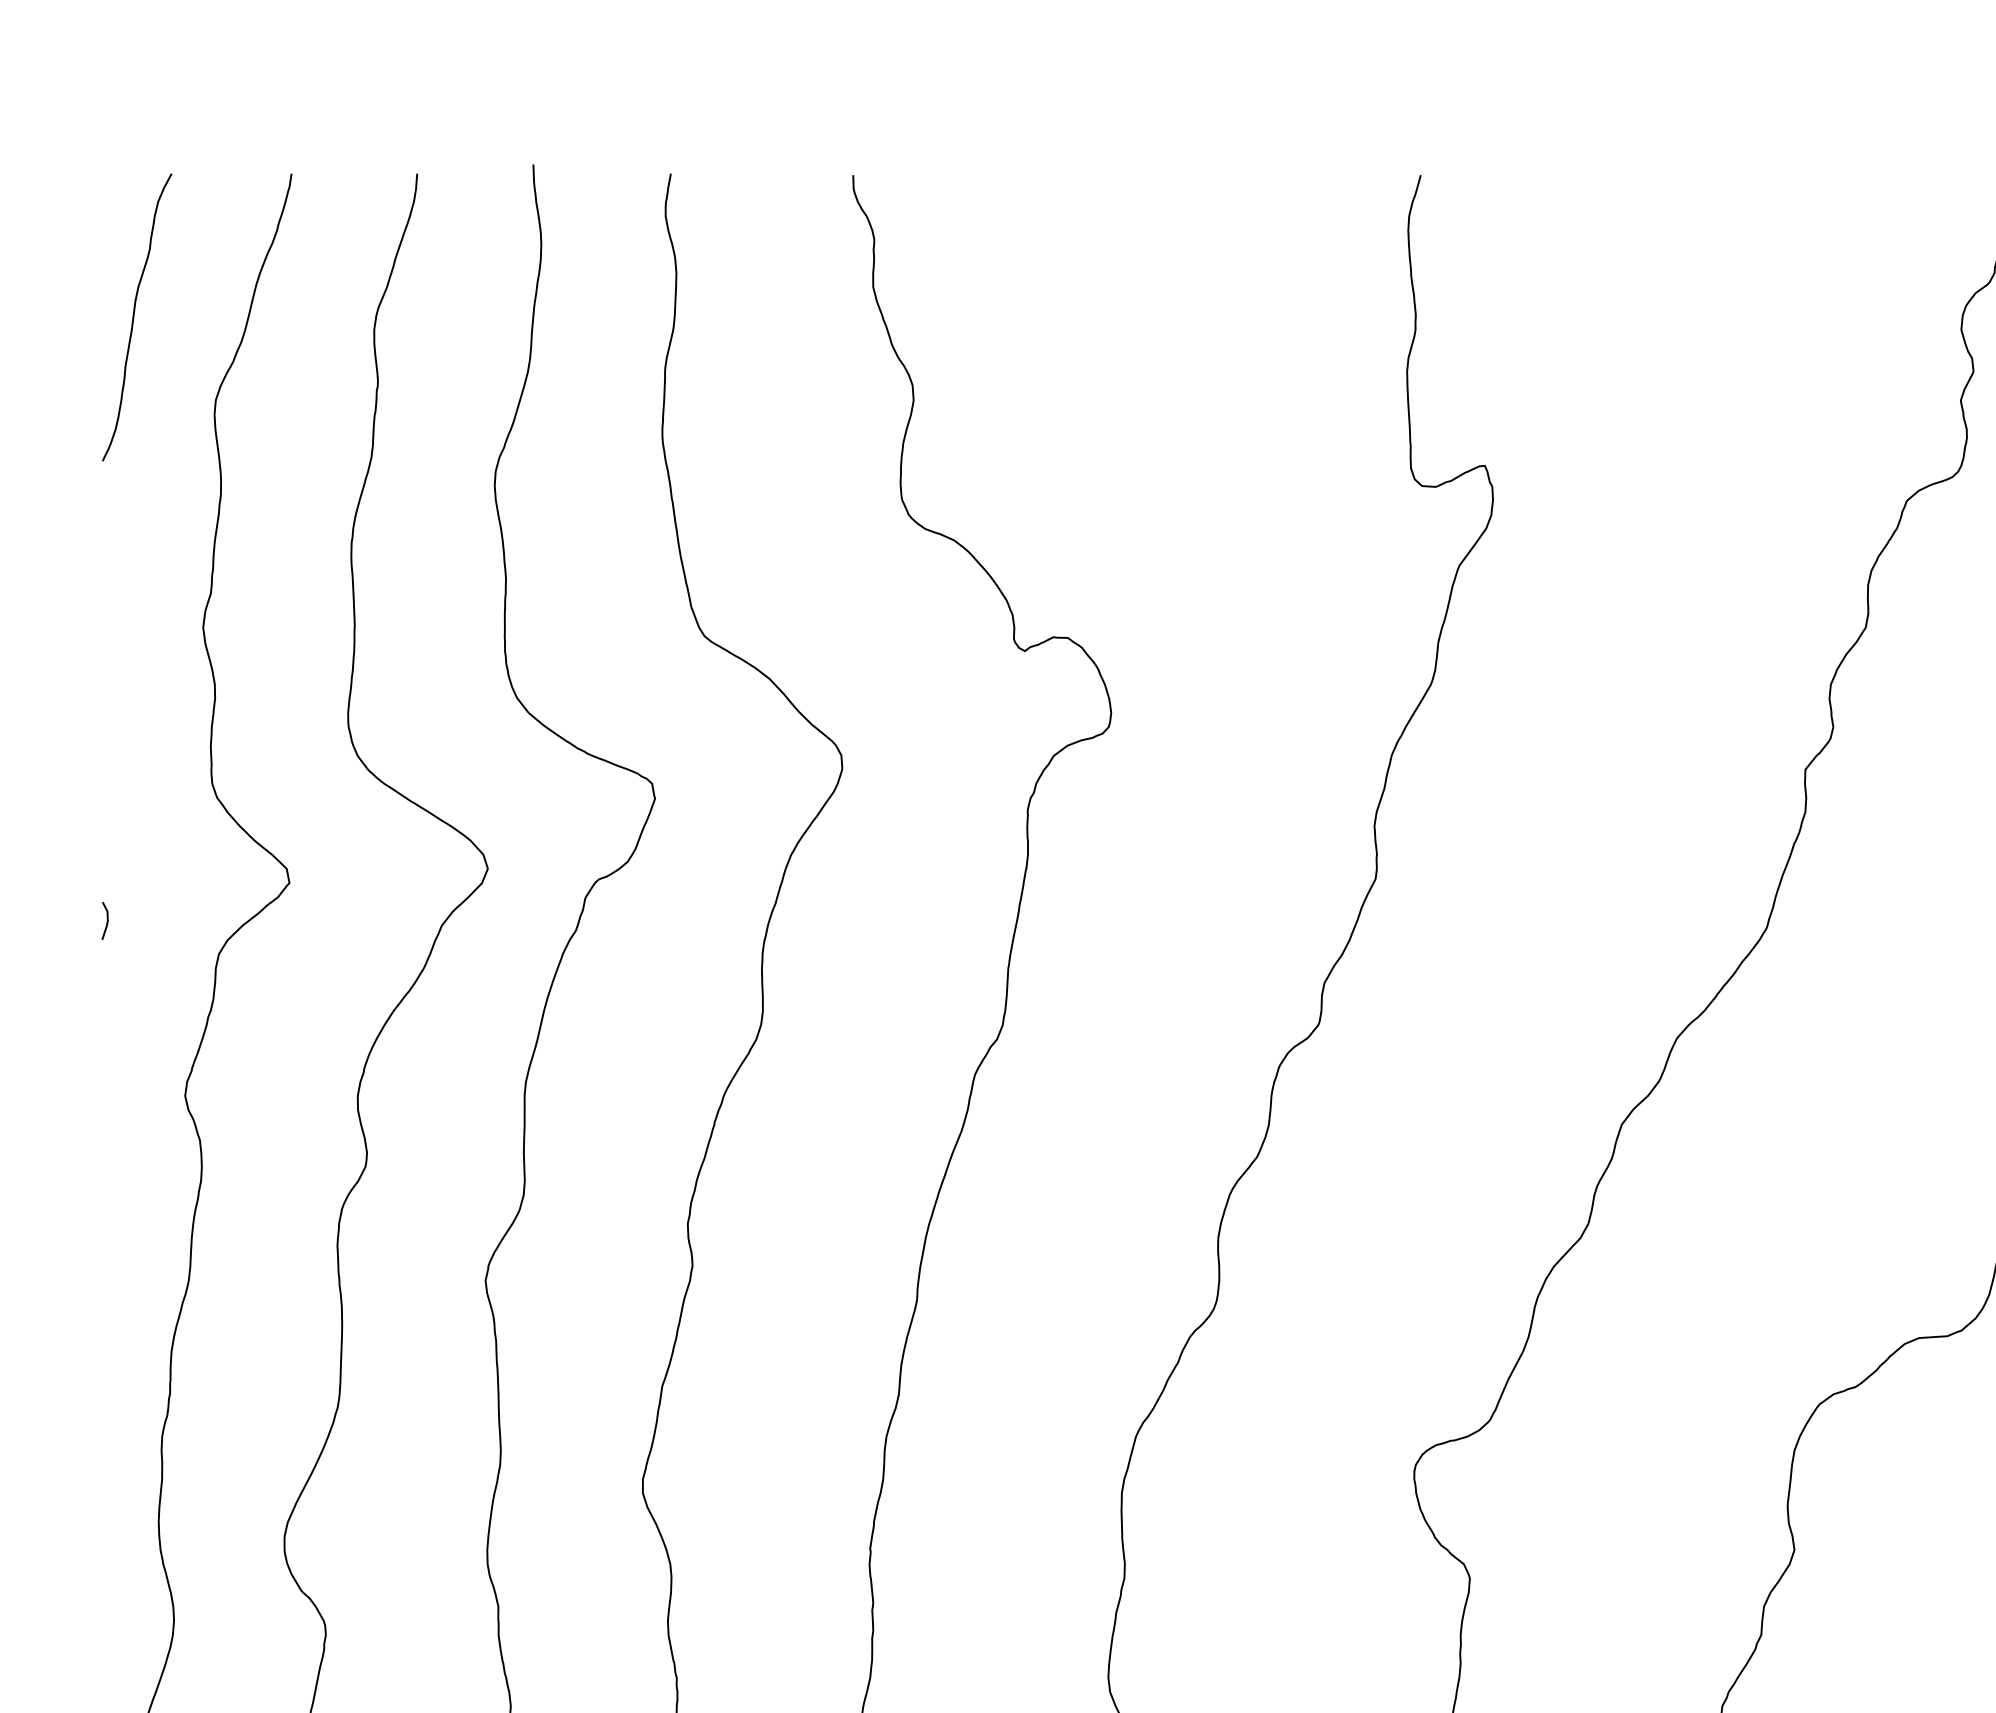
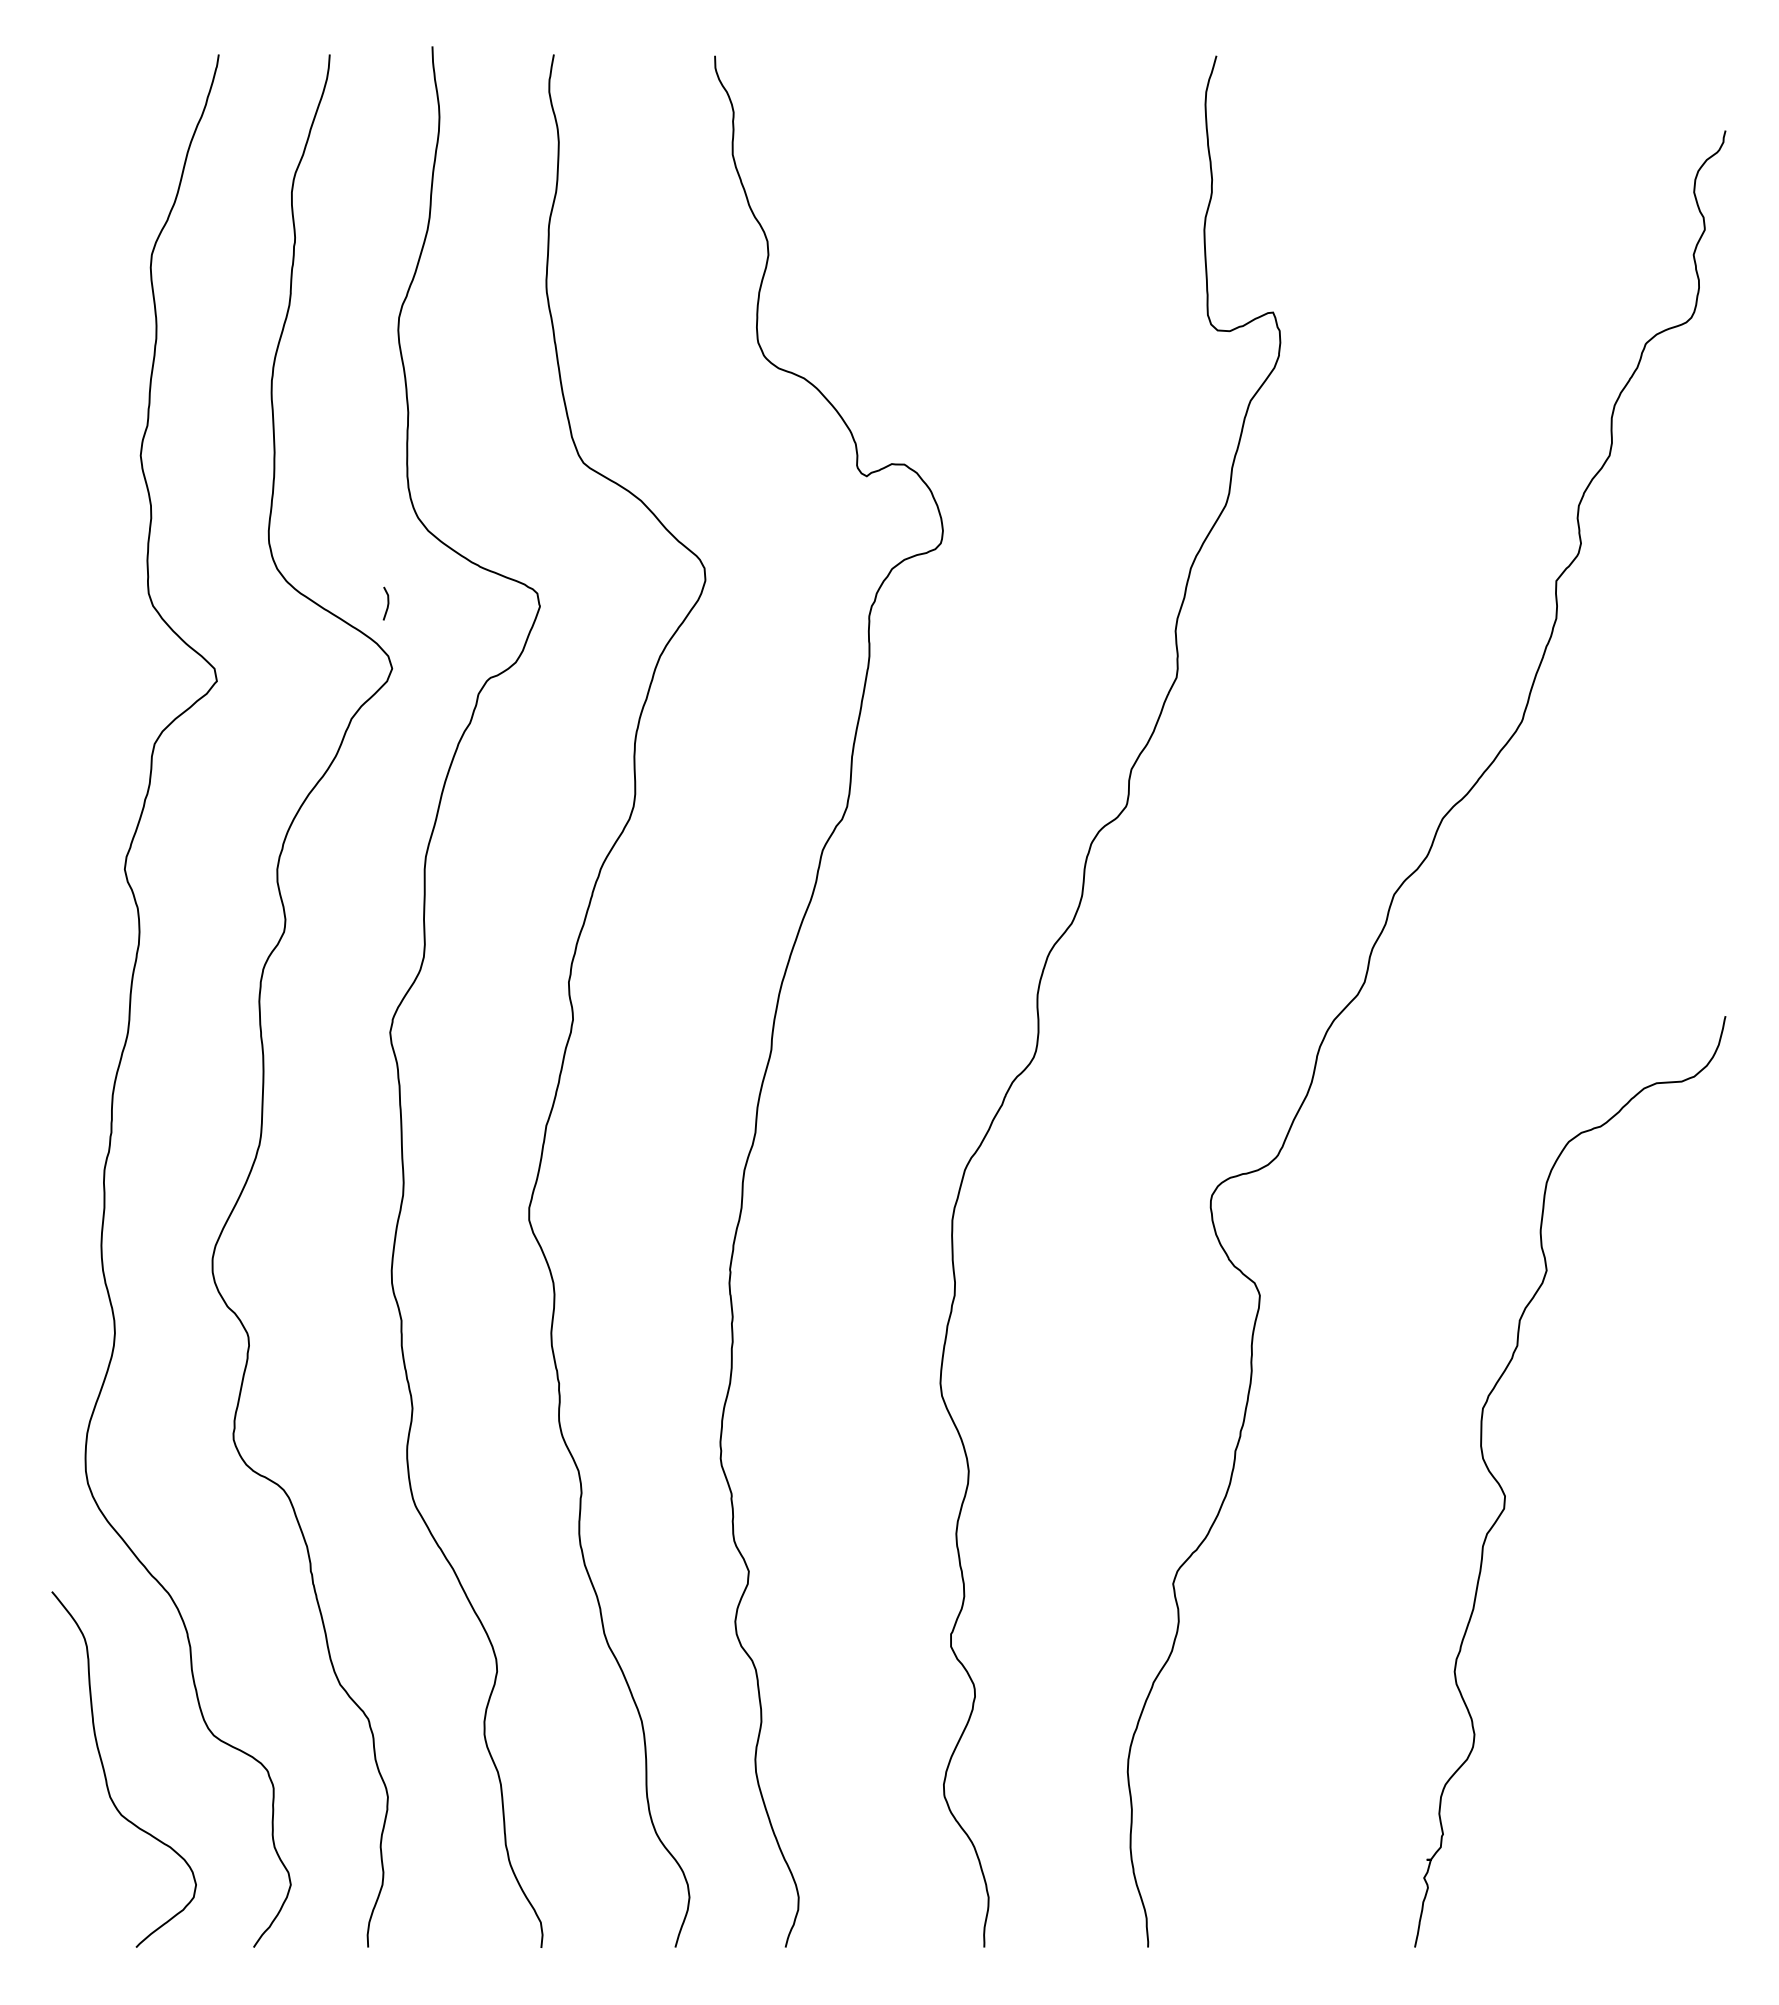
curve: (135, 316) -> (80, 180), removed
line: (106, 920) -> (387, 603), moved

